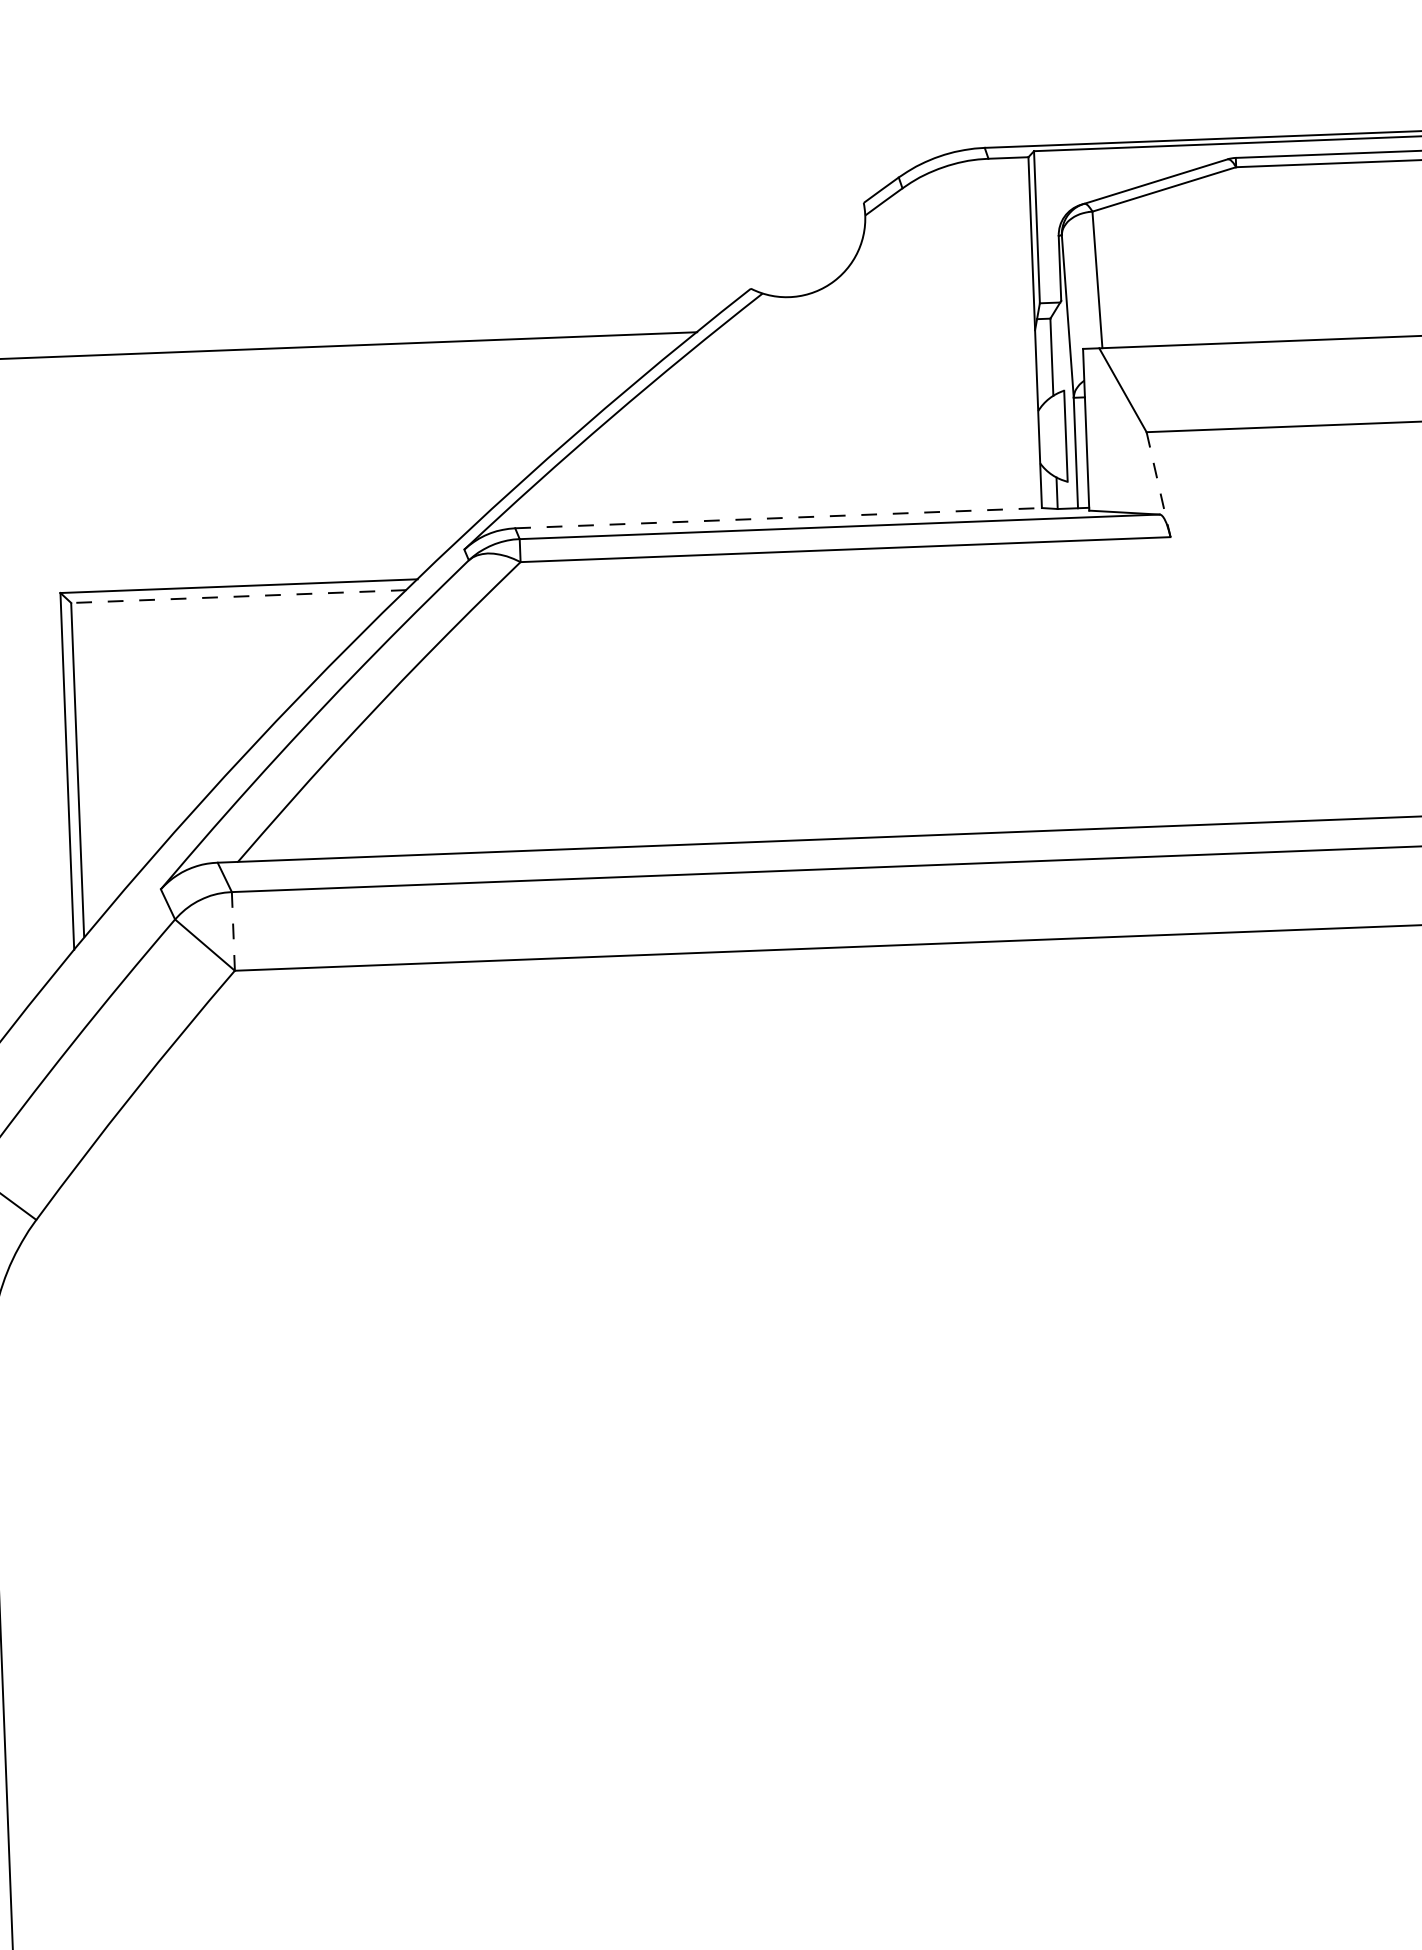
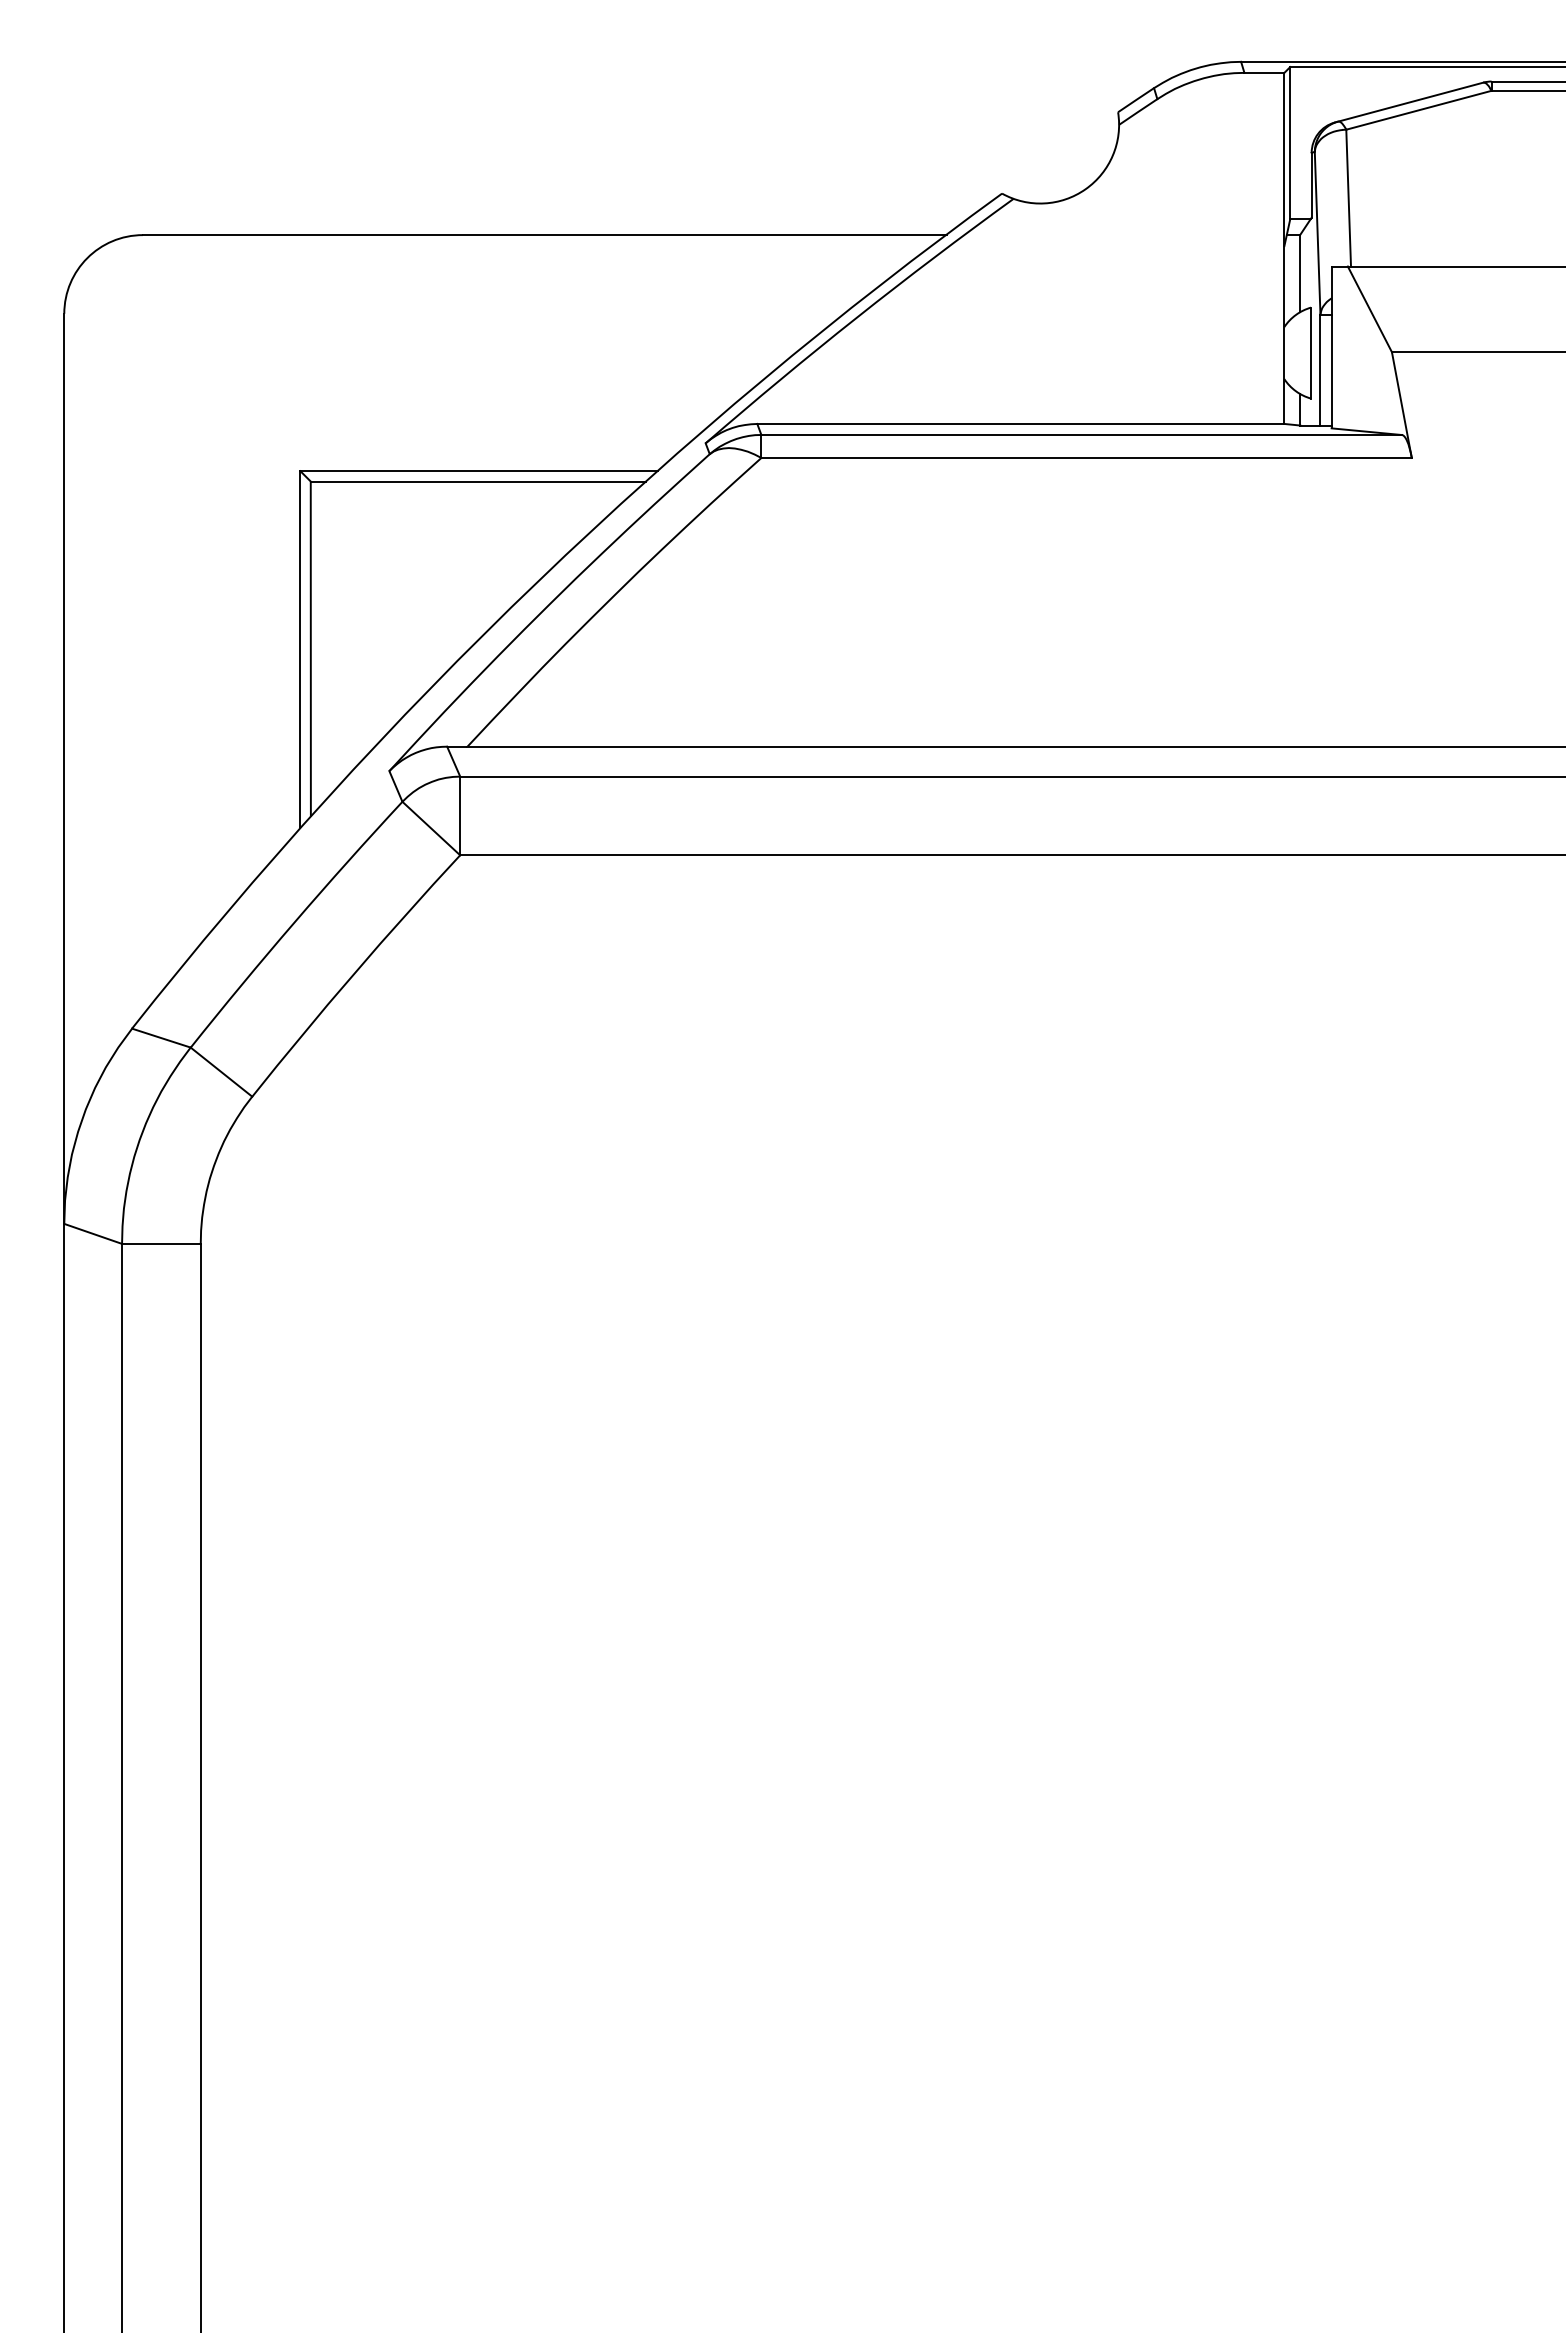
line: (1158, 485) -> (1401, 405), dashed -> solid
line: (778, 517) -> (1020, 423), dashed -> solid
line: (238, 596) -> (478, 481), dashed -> solid
line: (233, 930) -> (460, 815), dashed -> solid

